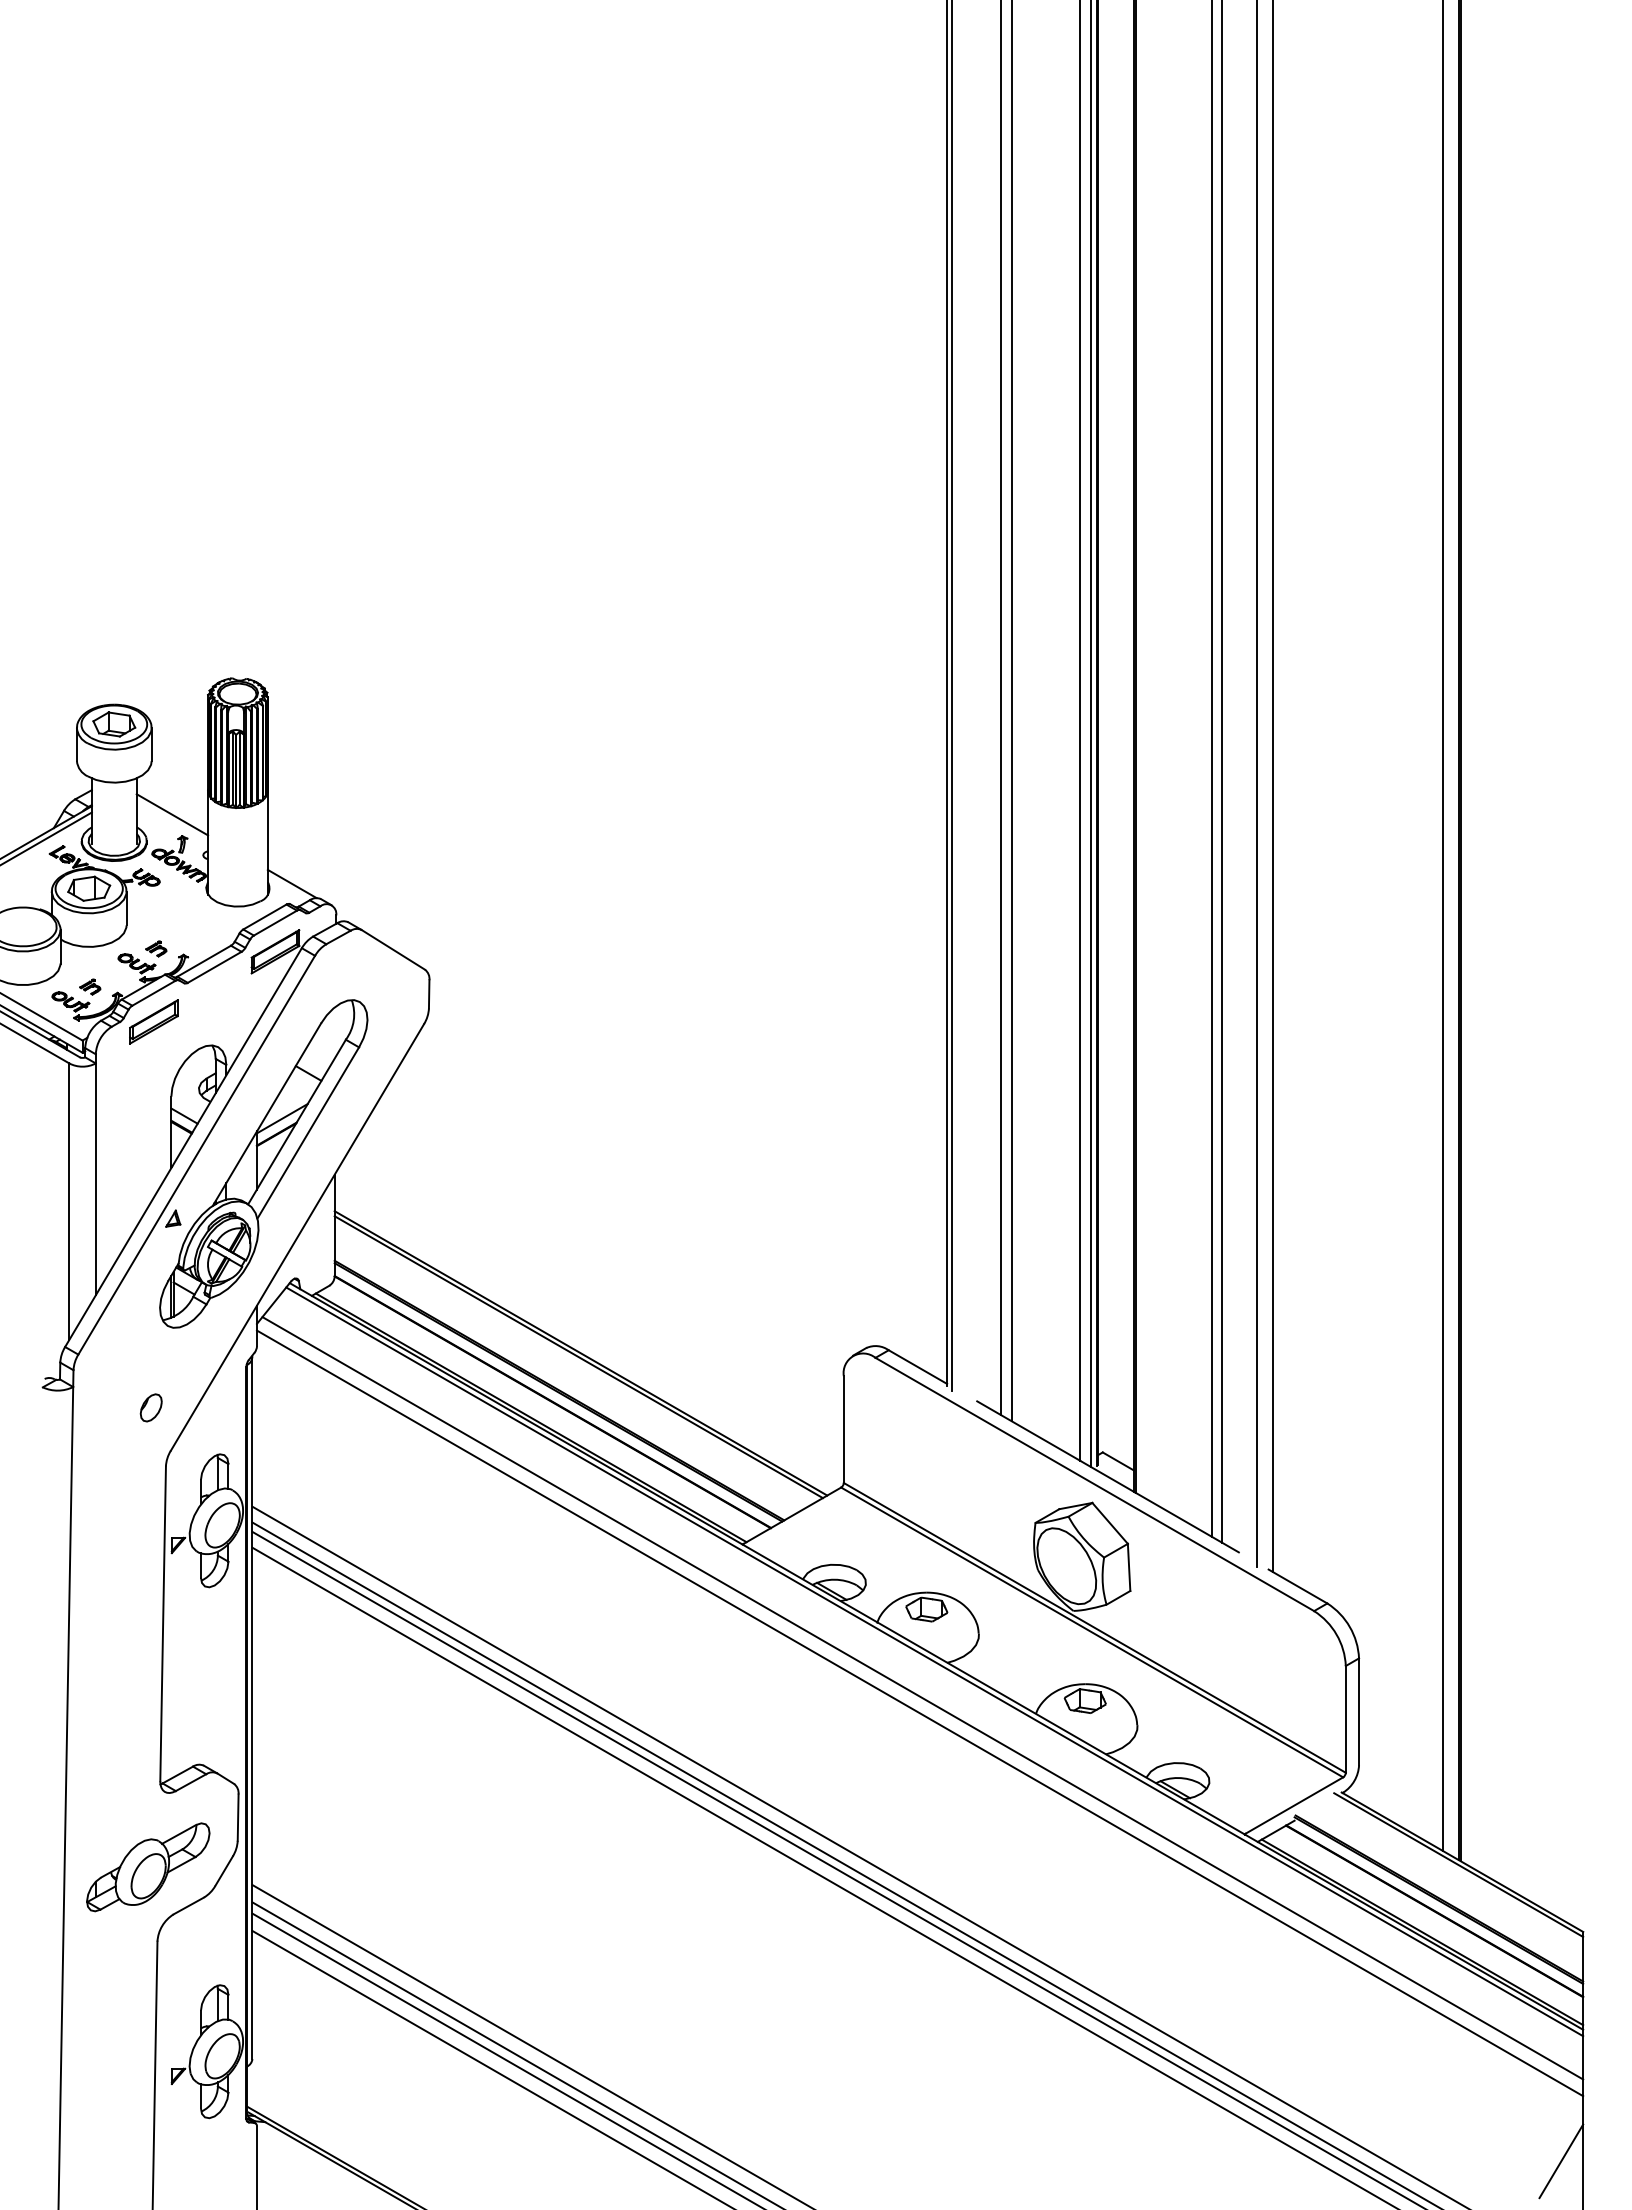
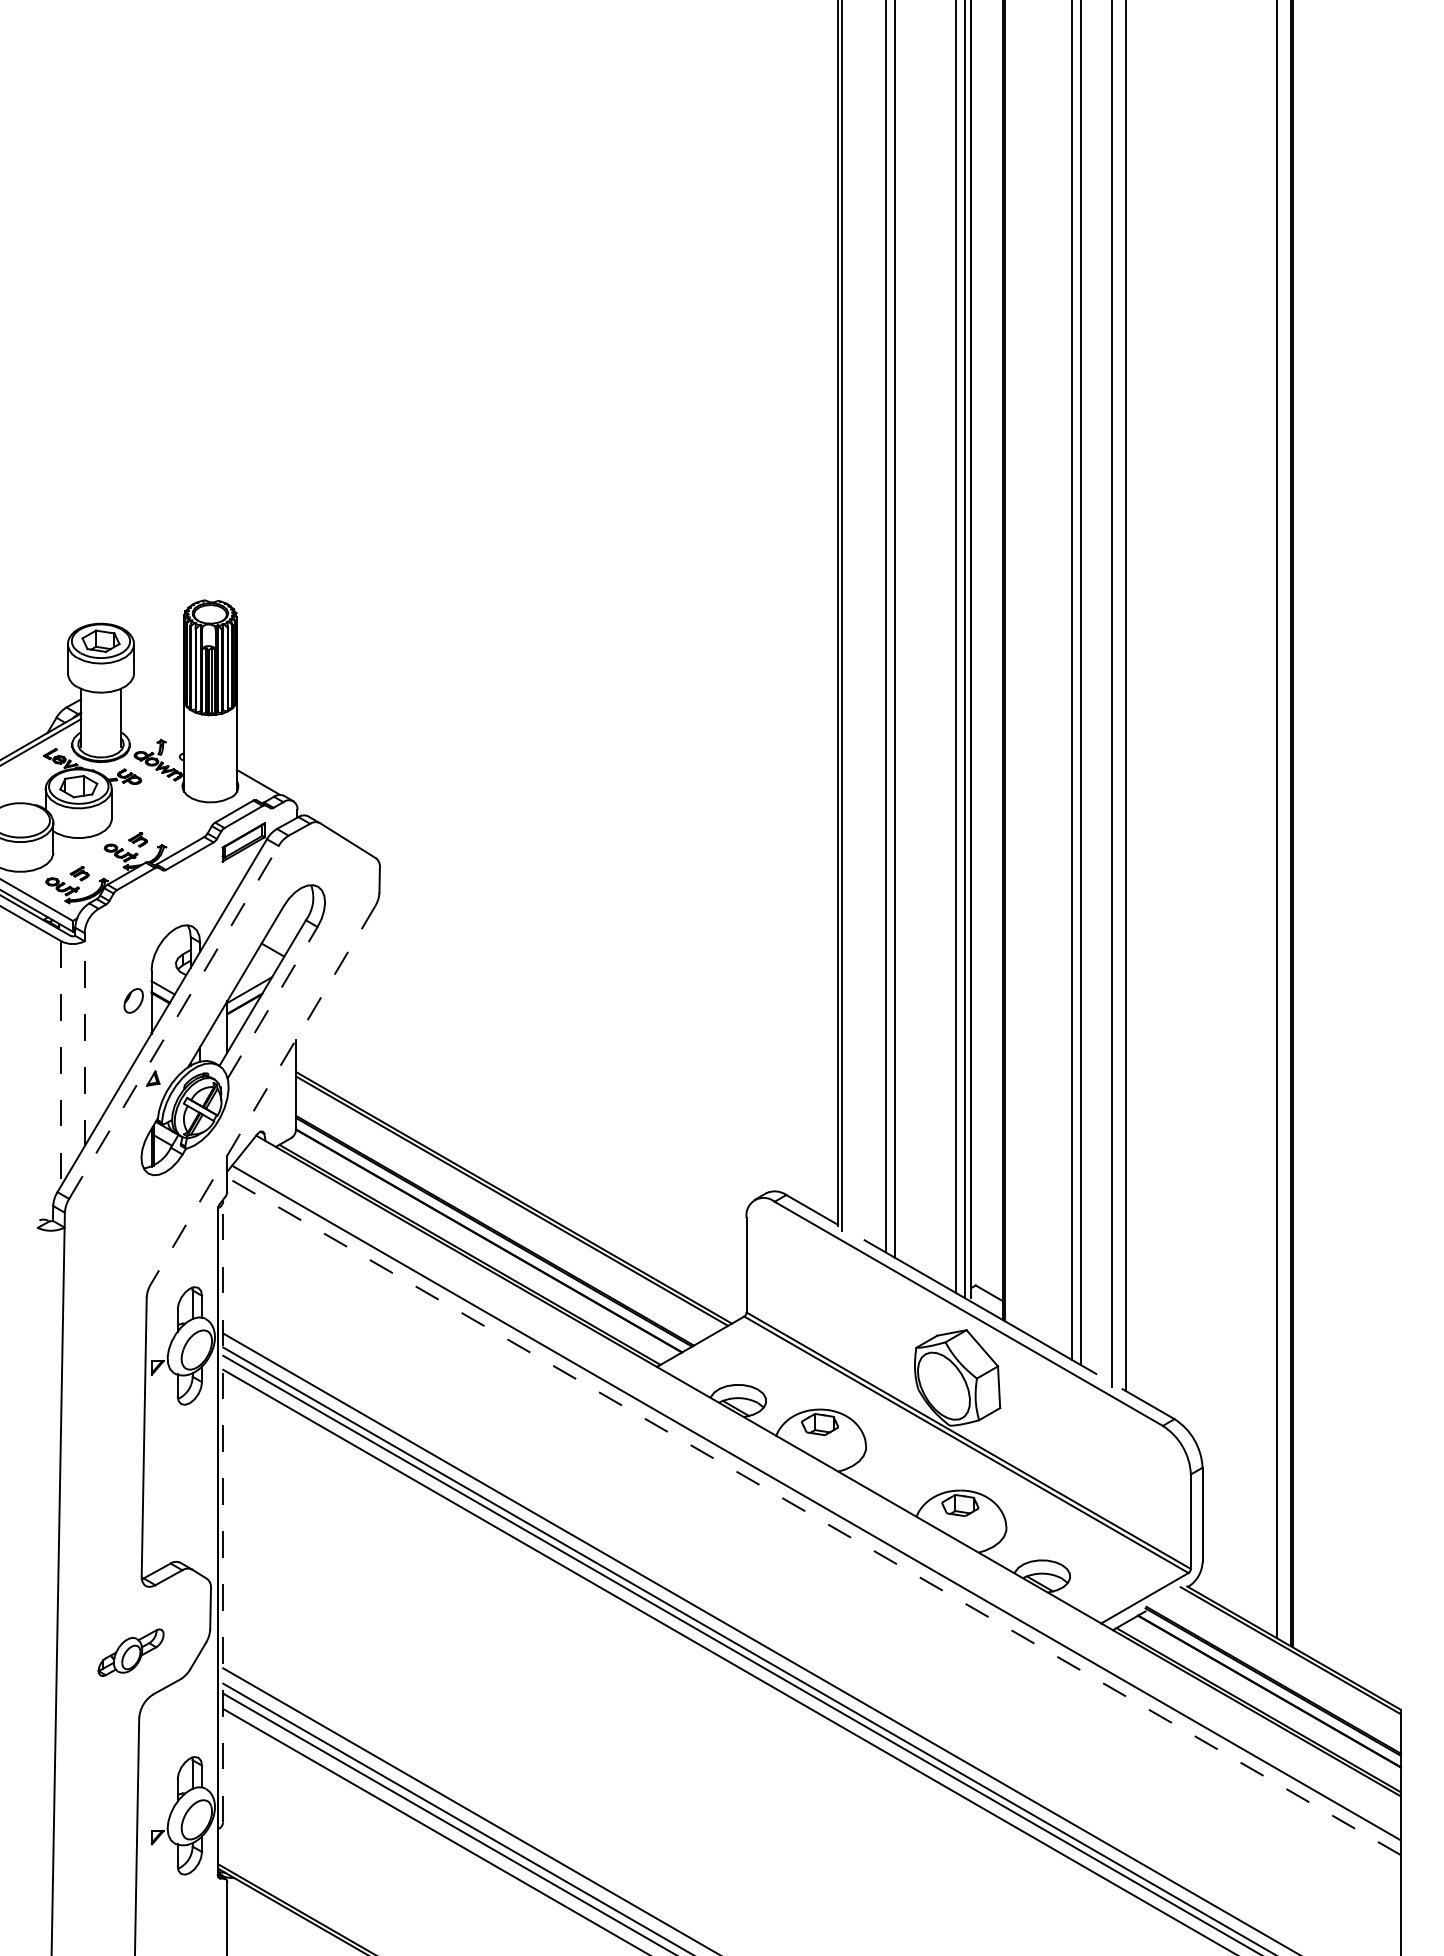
line: (172, 814) -> (152, 720), removed
part: (153, 1021) -> (135, 904), removed
line: (308, 1132) -> (272, 1002), solid -> dashed
line: (196, 1155) -> (173, 1022), solid -> dashed
line: (95, 1179) -> (84, 1043), solid -> dashed
line: (69, 1202) -> (61, 1064), solid -> dashed
line: (297, 1237) -> (263, 1095), solid -> dashed
part: (150, 1407) -> (133, 1000), moved
line: (934, 1661) -> (826, 1470), removed
line: (252, 1708) -> (223, 1512), solid -> dashed
line: (920, 1713) -> (814, 1516), solid -> dashed
part: (148, 1867) -> (131, 1652), size x0.6
line: (1561, 2161) -> (1381, 1913), removed

